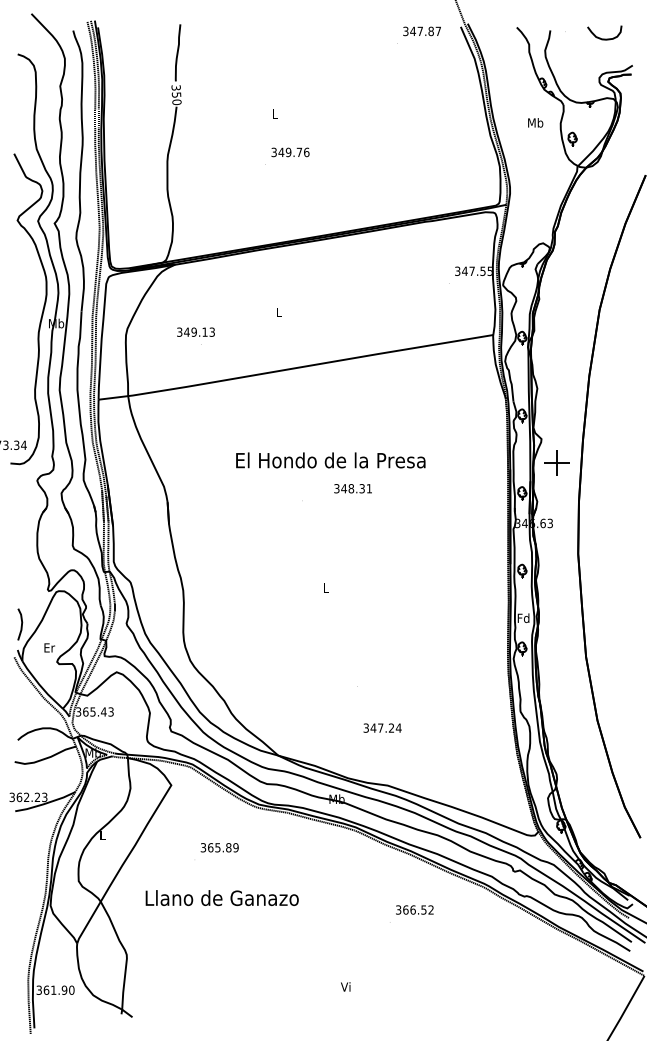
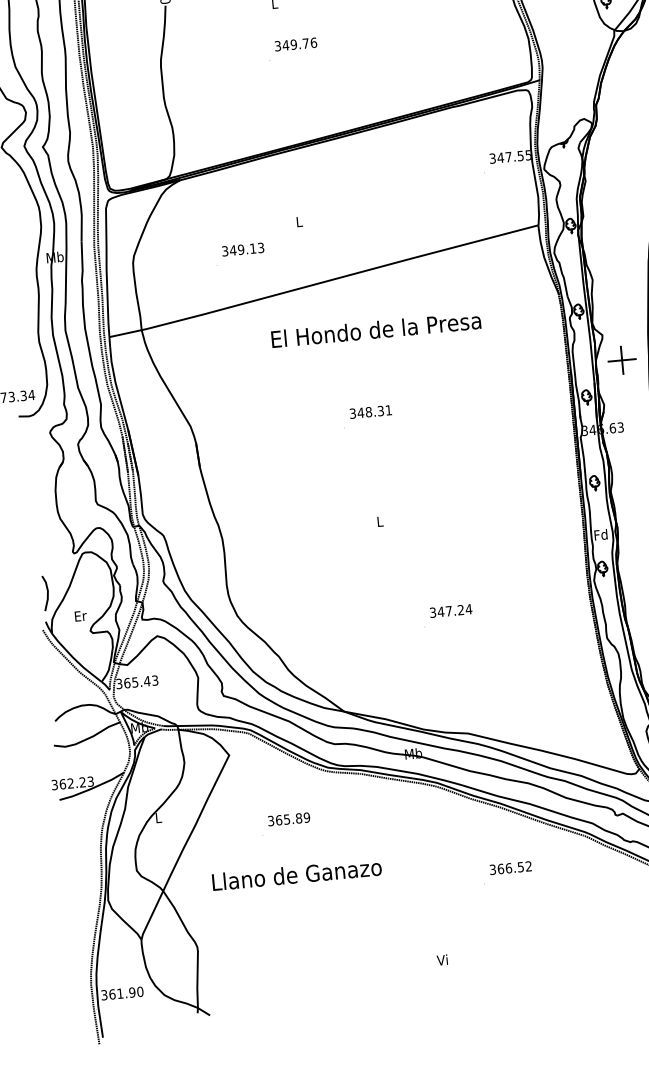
text: (195, 331) -> (242, 248), moved
text: (330, 460) -> (375, 329), moved
text: (352, 488) -> (370, 411), moved
text: (382, 727) -> (450, 610), moved

